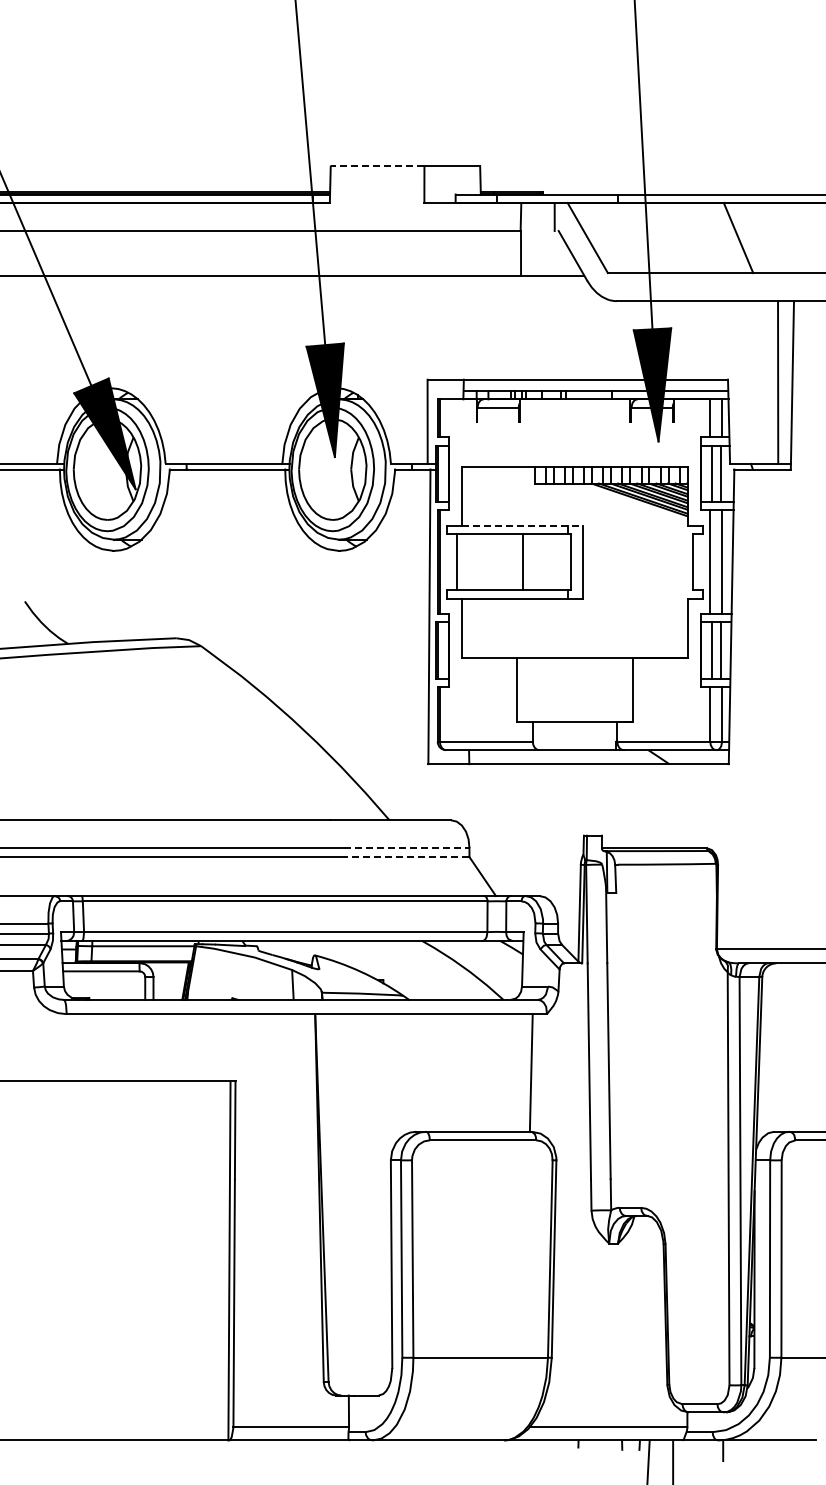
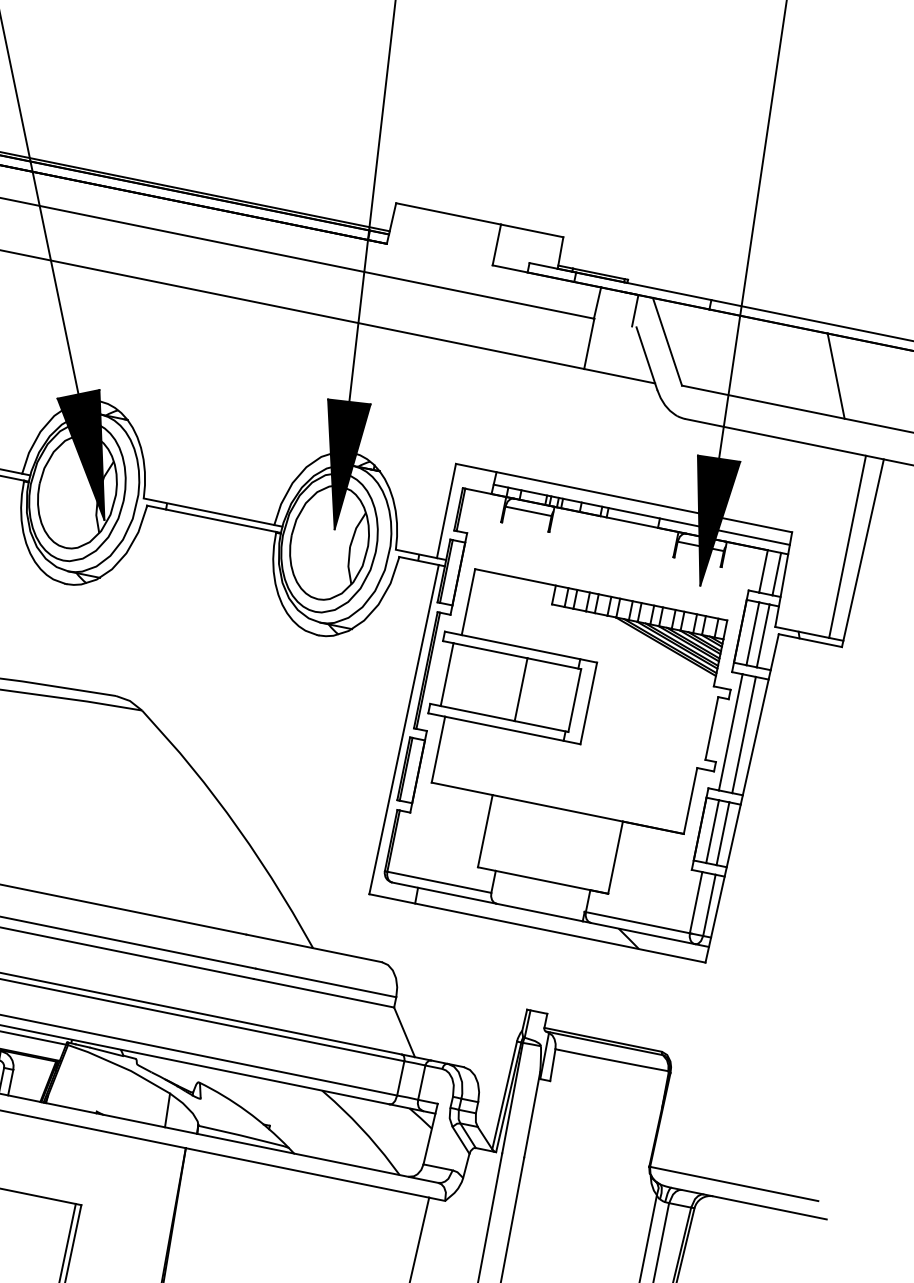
line: (377, 166) -> (448, 213), dashed -> solid
line: (523, 525) -> (530, 648), dashed -> solid
line: (406, 847) -> (325, 982), dashed -> solid
line: (406, 857) -> (323, 993), dashed -> solid

